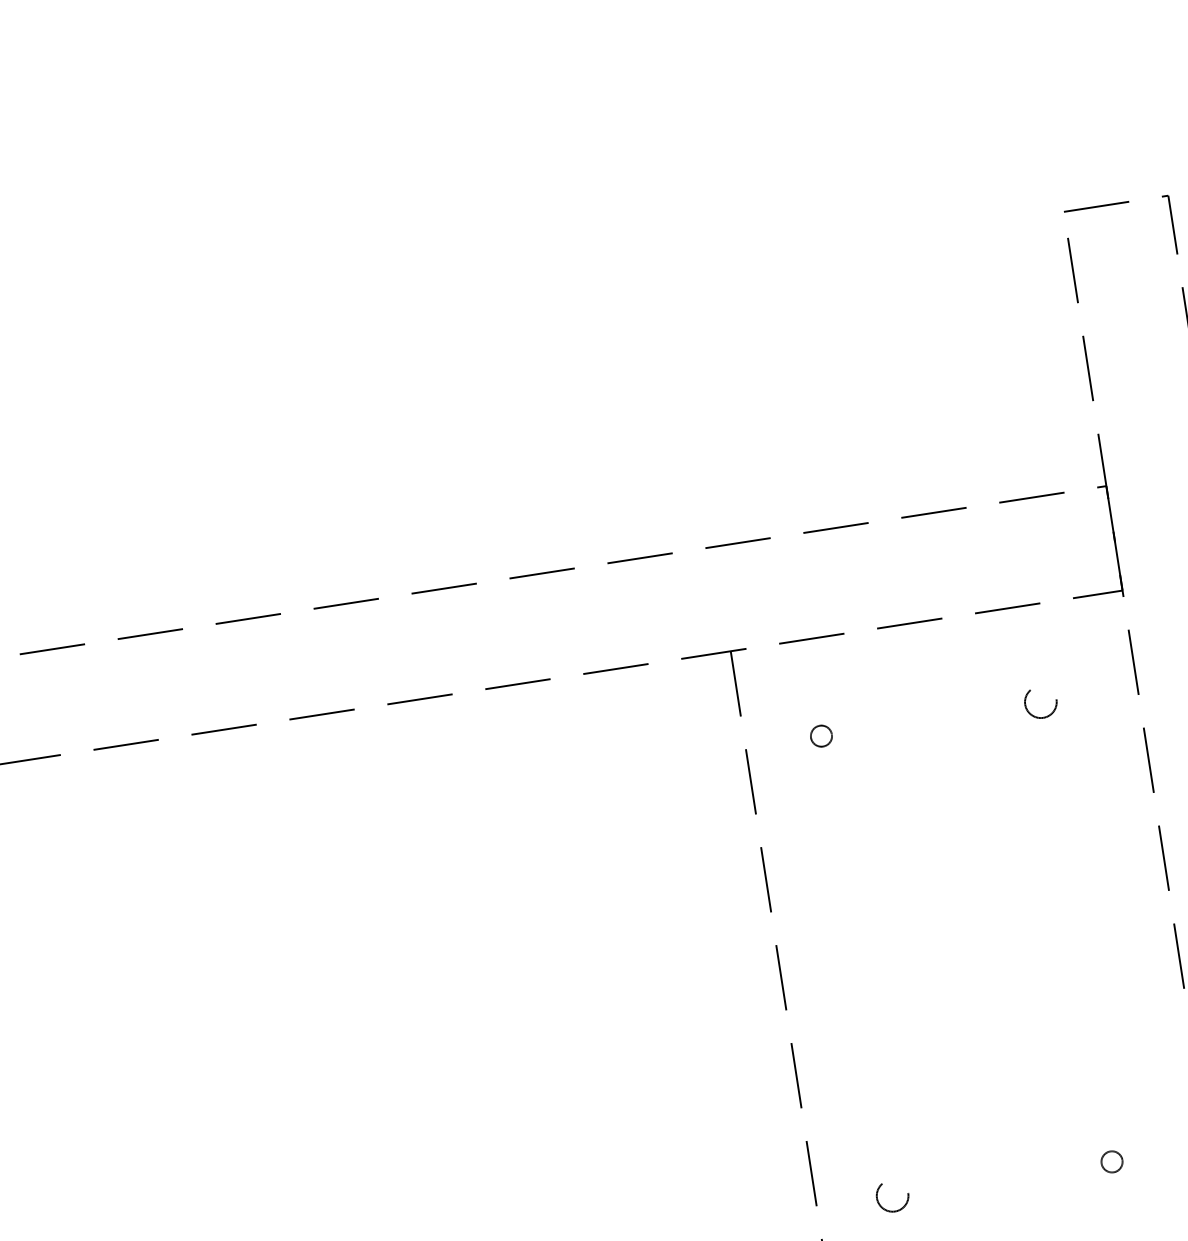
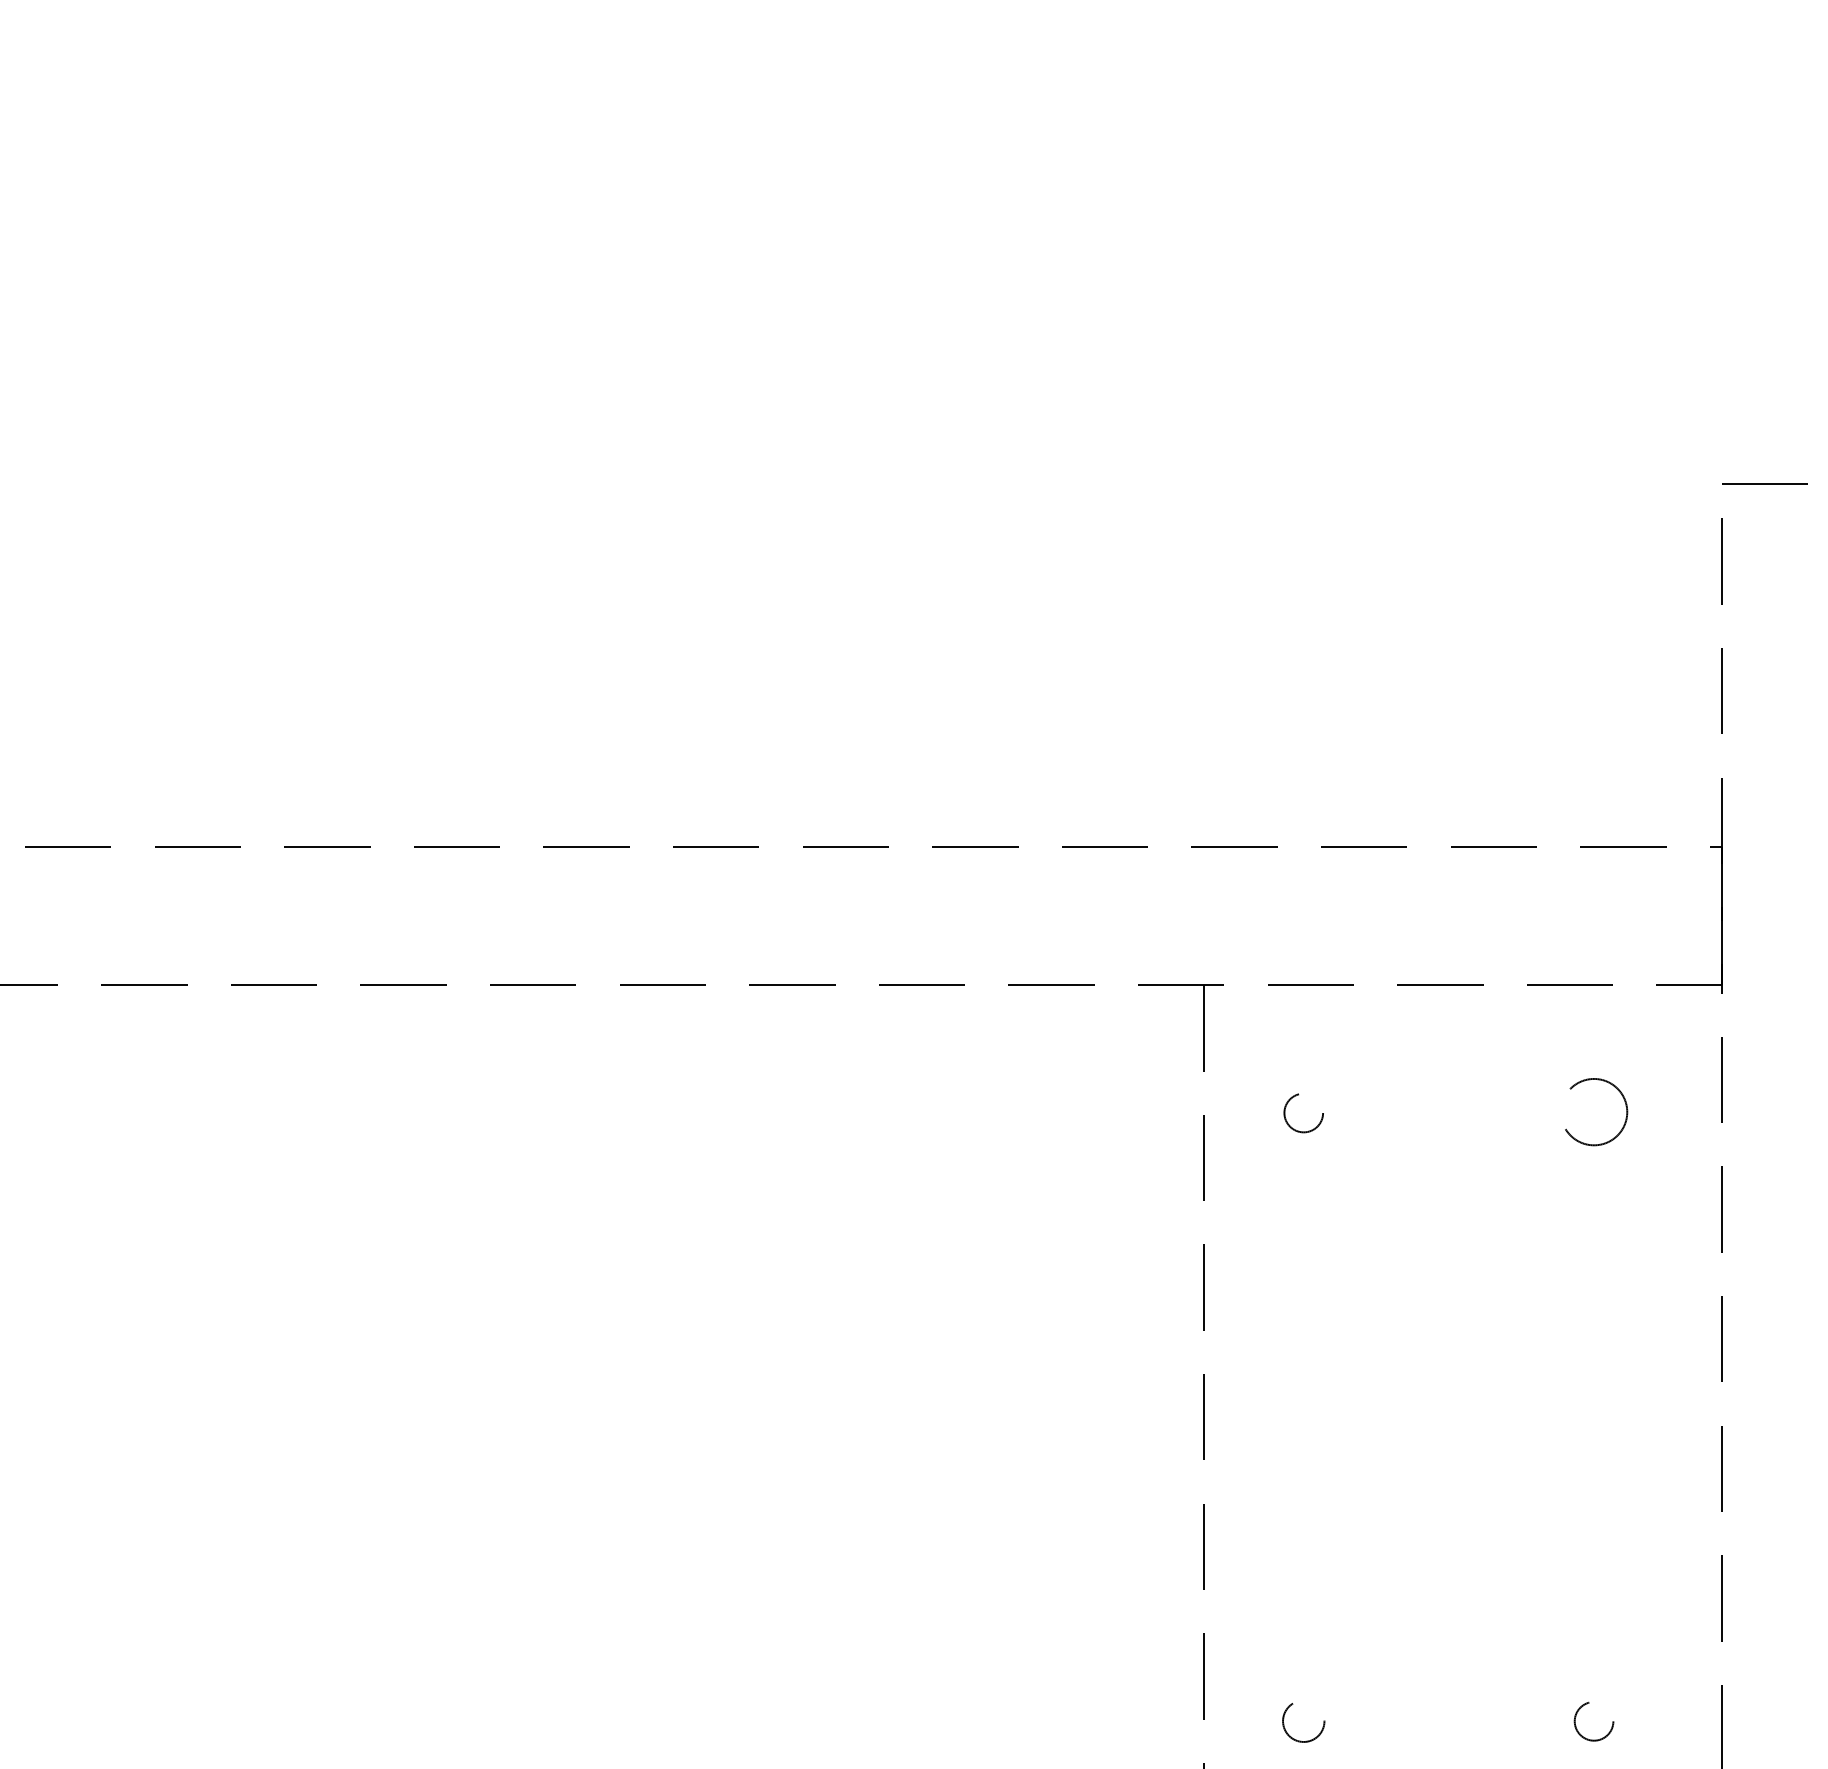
circle: (1040, 703) -> (1593, 1114), size x1.6
circle: (821, 735) -> (1303, 1112), size x1.4
circle: (1111, 1161) -> (1593, 1720), size x1.4

